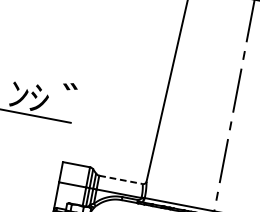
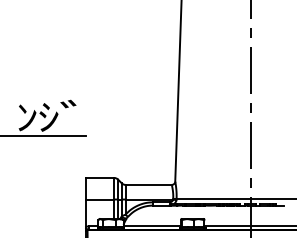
text: (70, 86) -> (68, 103), moved
line: (121, 179) -> (149, 184), dashed -> solid

